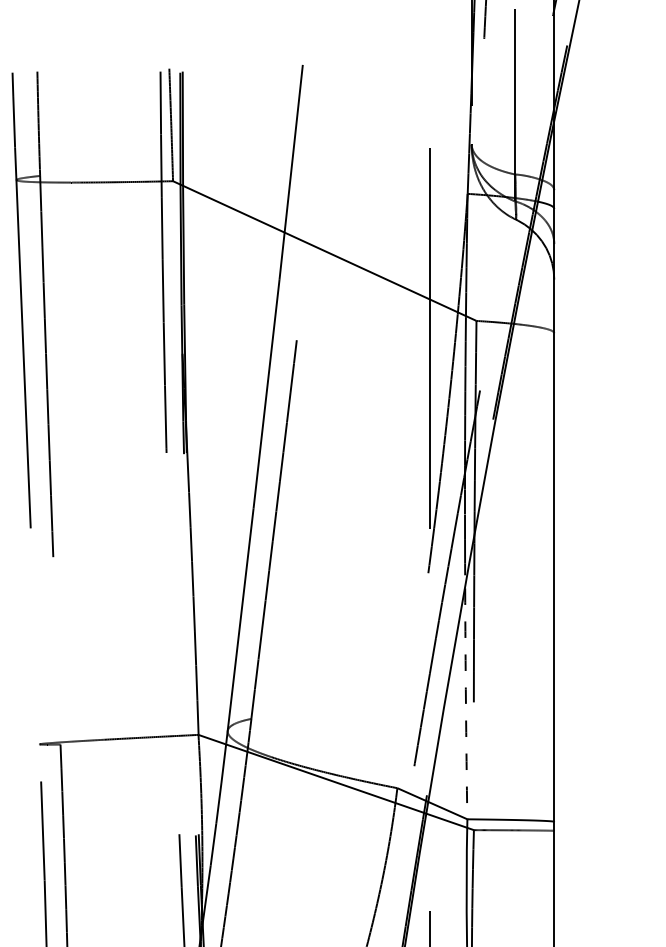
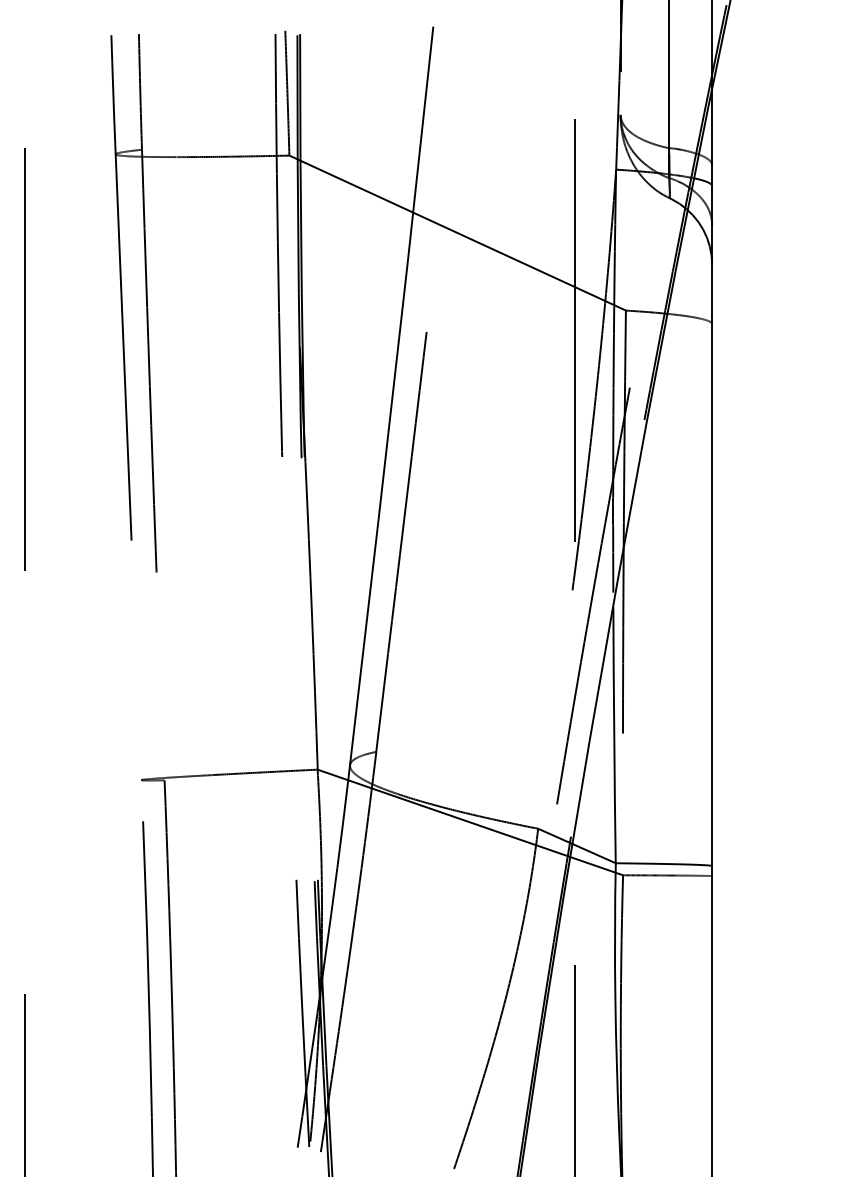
arc: (466, 704) -> (614, 735), dashed -> solid

